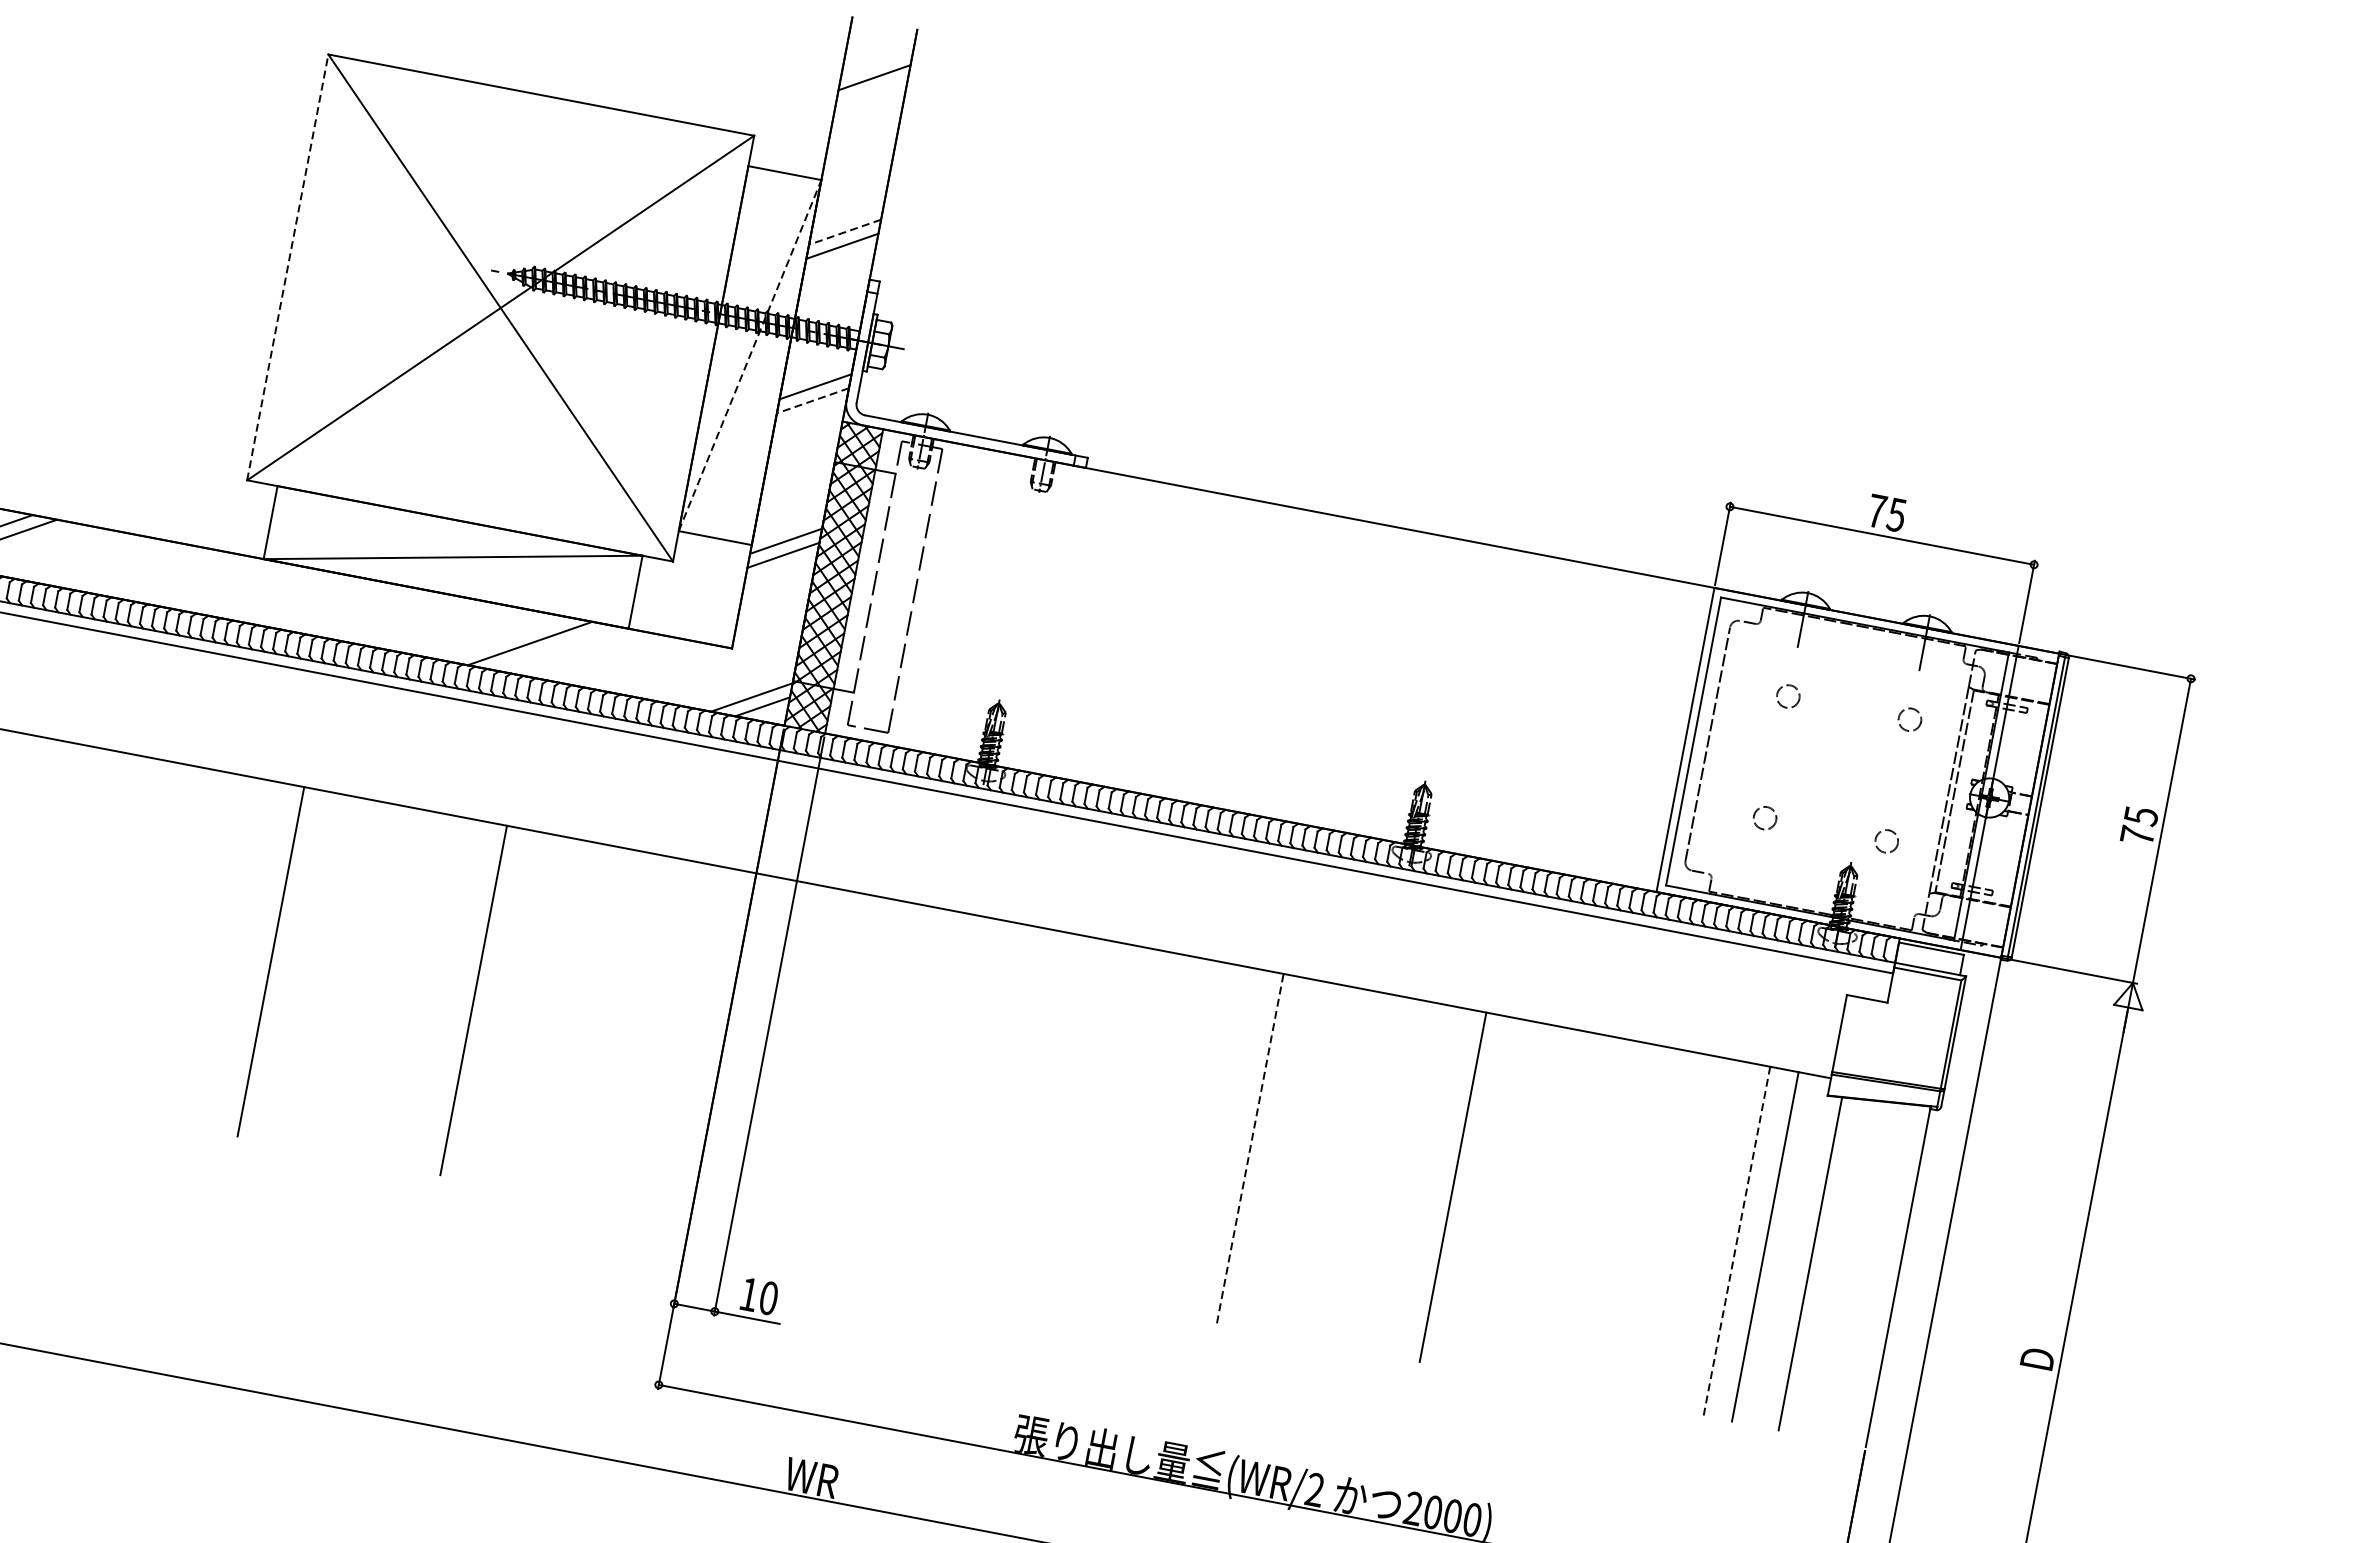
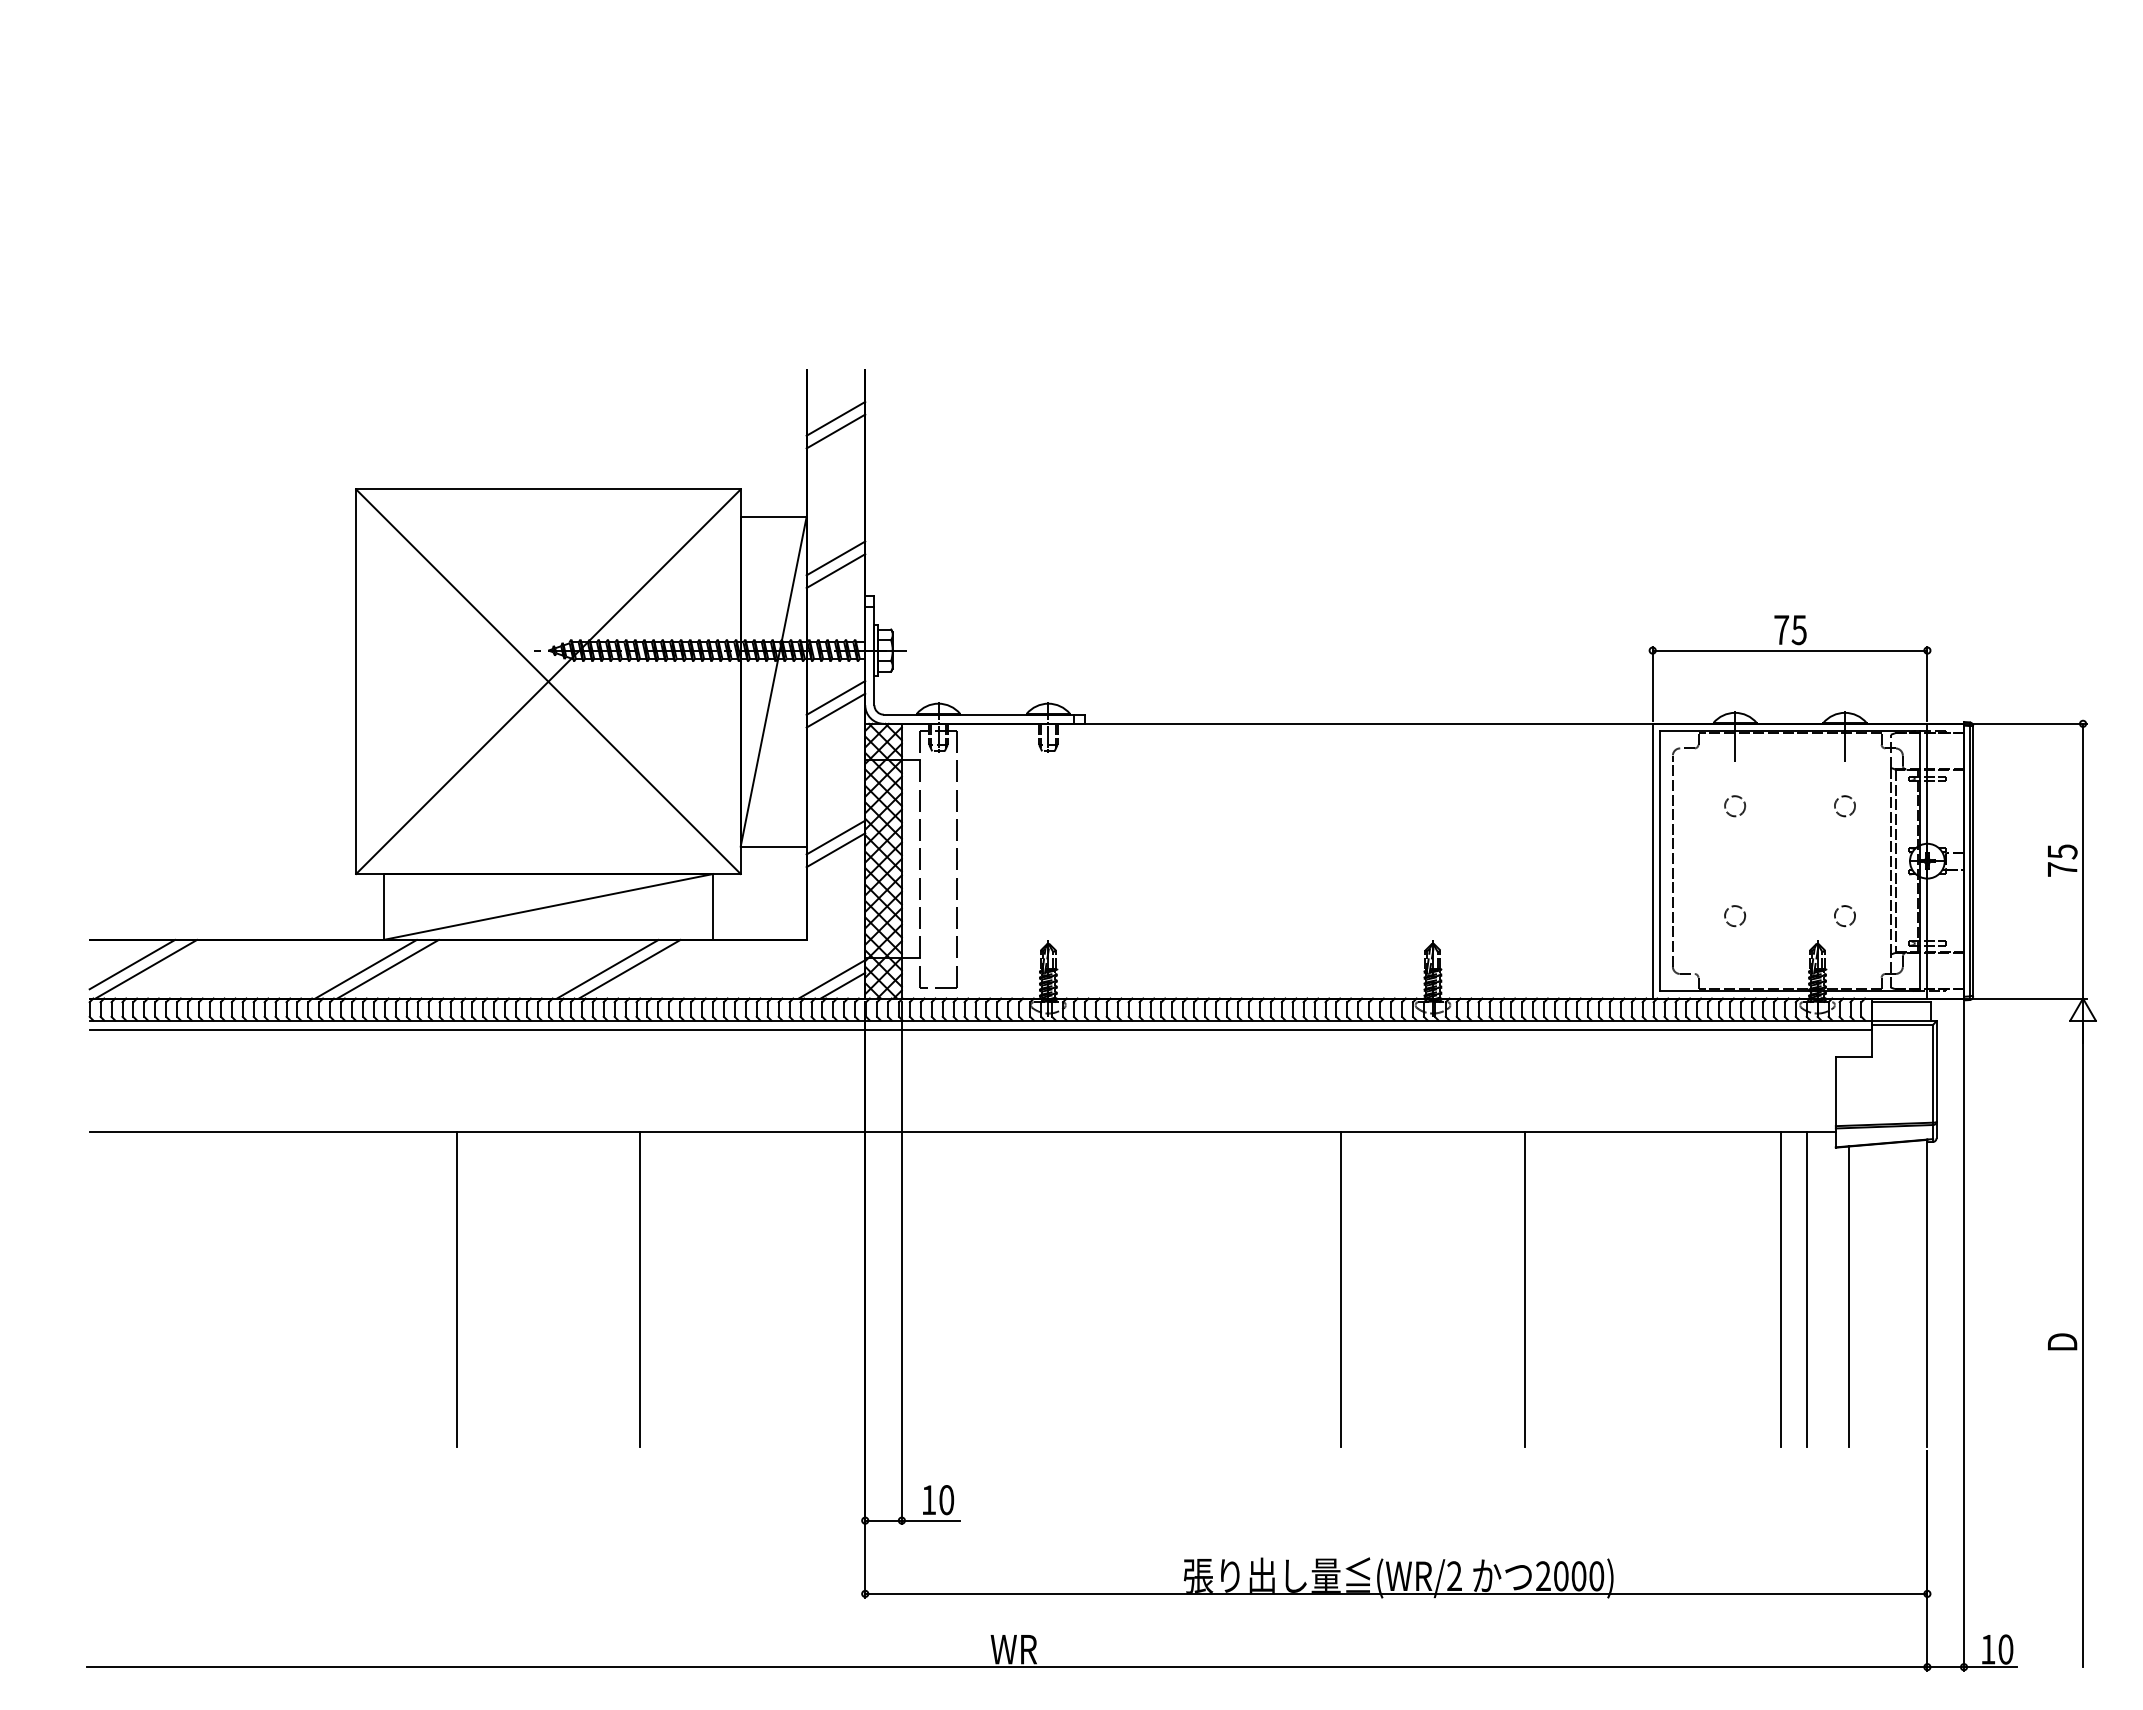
line: (871, 91) -> (835, 431), added
line: (844, 232) -> (835, 558), dashed -> solid
line: (288, 267) -> (356, 681), dashed -> solid
line: (749, 355) -> (773, 681), dashed -> solid
line: (812, 400) -> (835, 710), dashed -> solid
line: (237, 586) -> (365, 968), added
line: (261, 591) -> (387, 968), added
line: (505, 638) -> (607, 968), added
line: (1250, 1148) -> (1341, 1289), dashed -> solid
line: (1736, 1241) -> (1780, 1289), dashed -> solid

